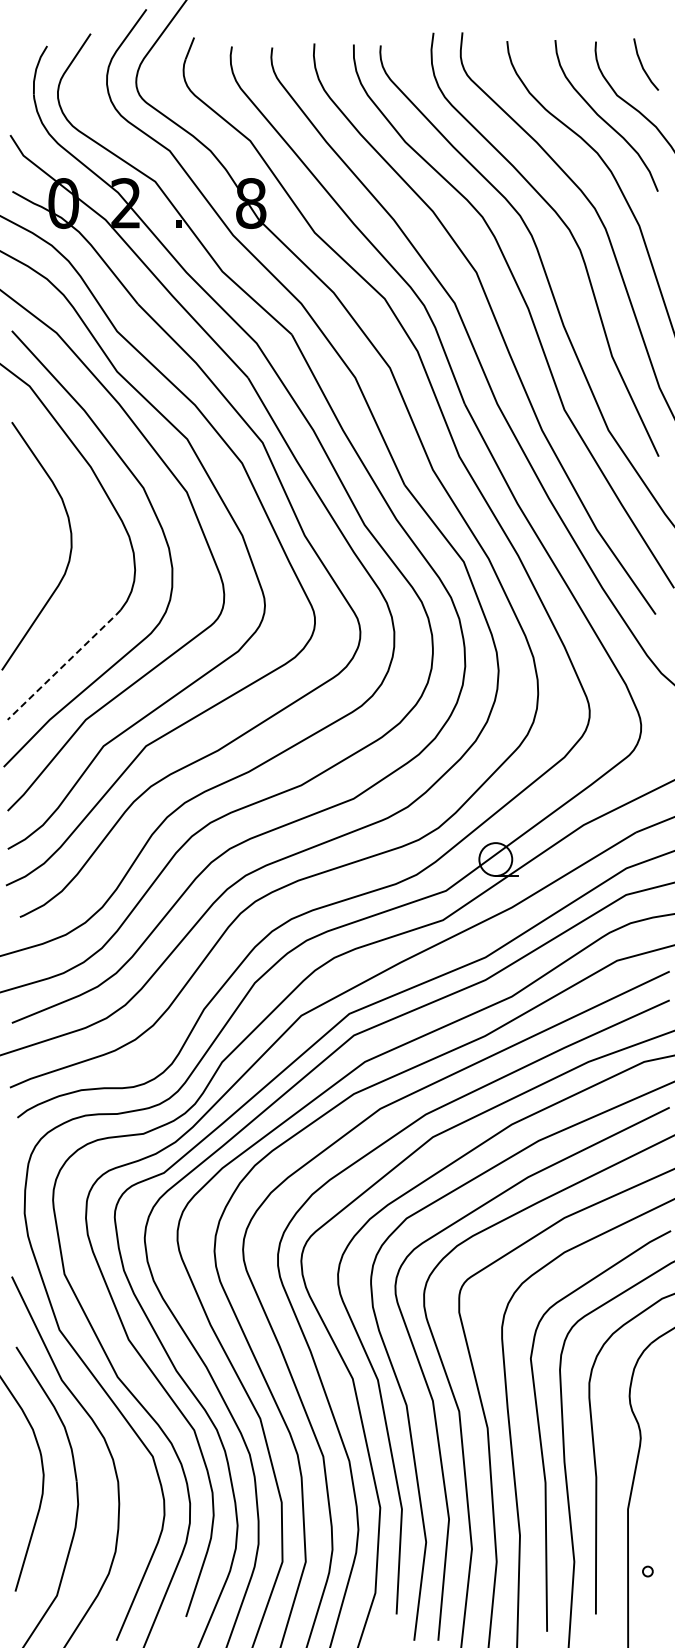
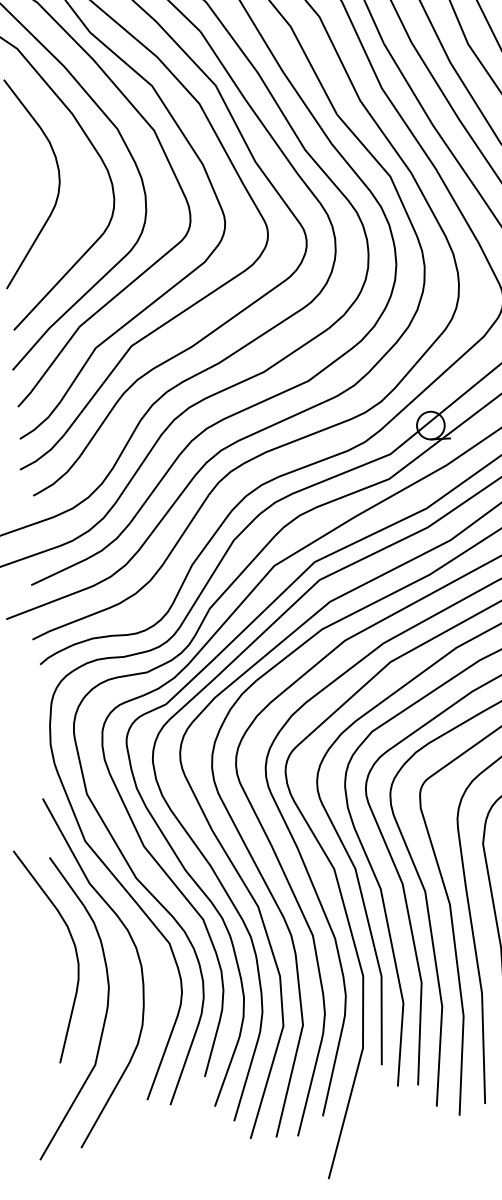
line: (64, 664) -> (59, 281), dashed -> solid

